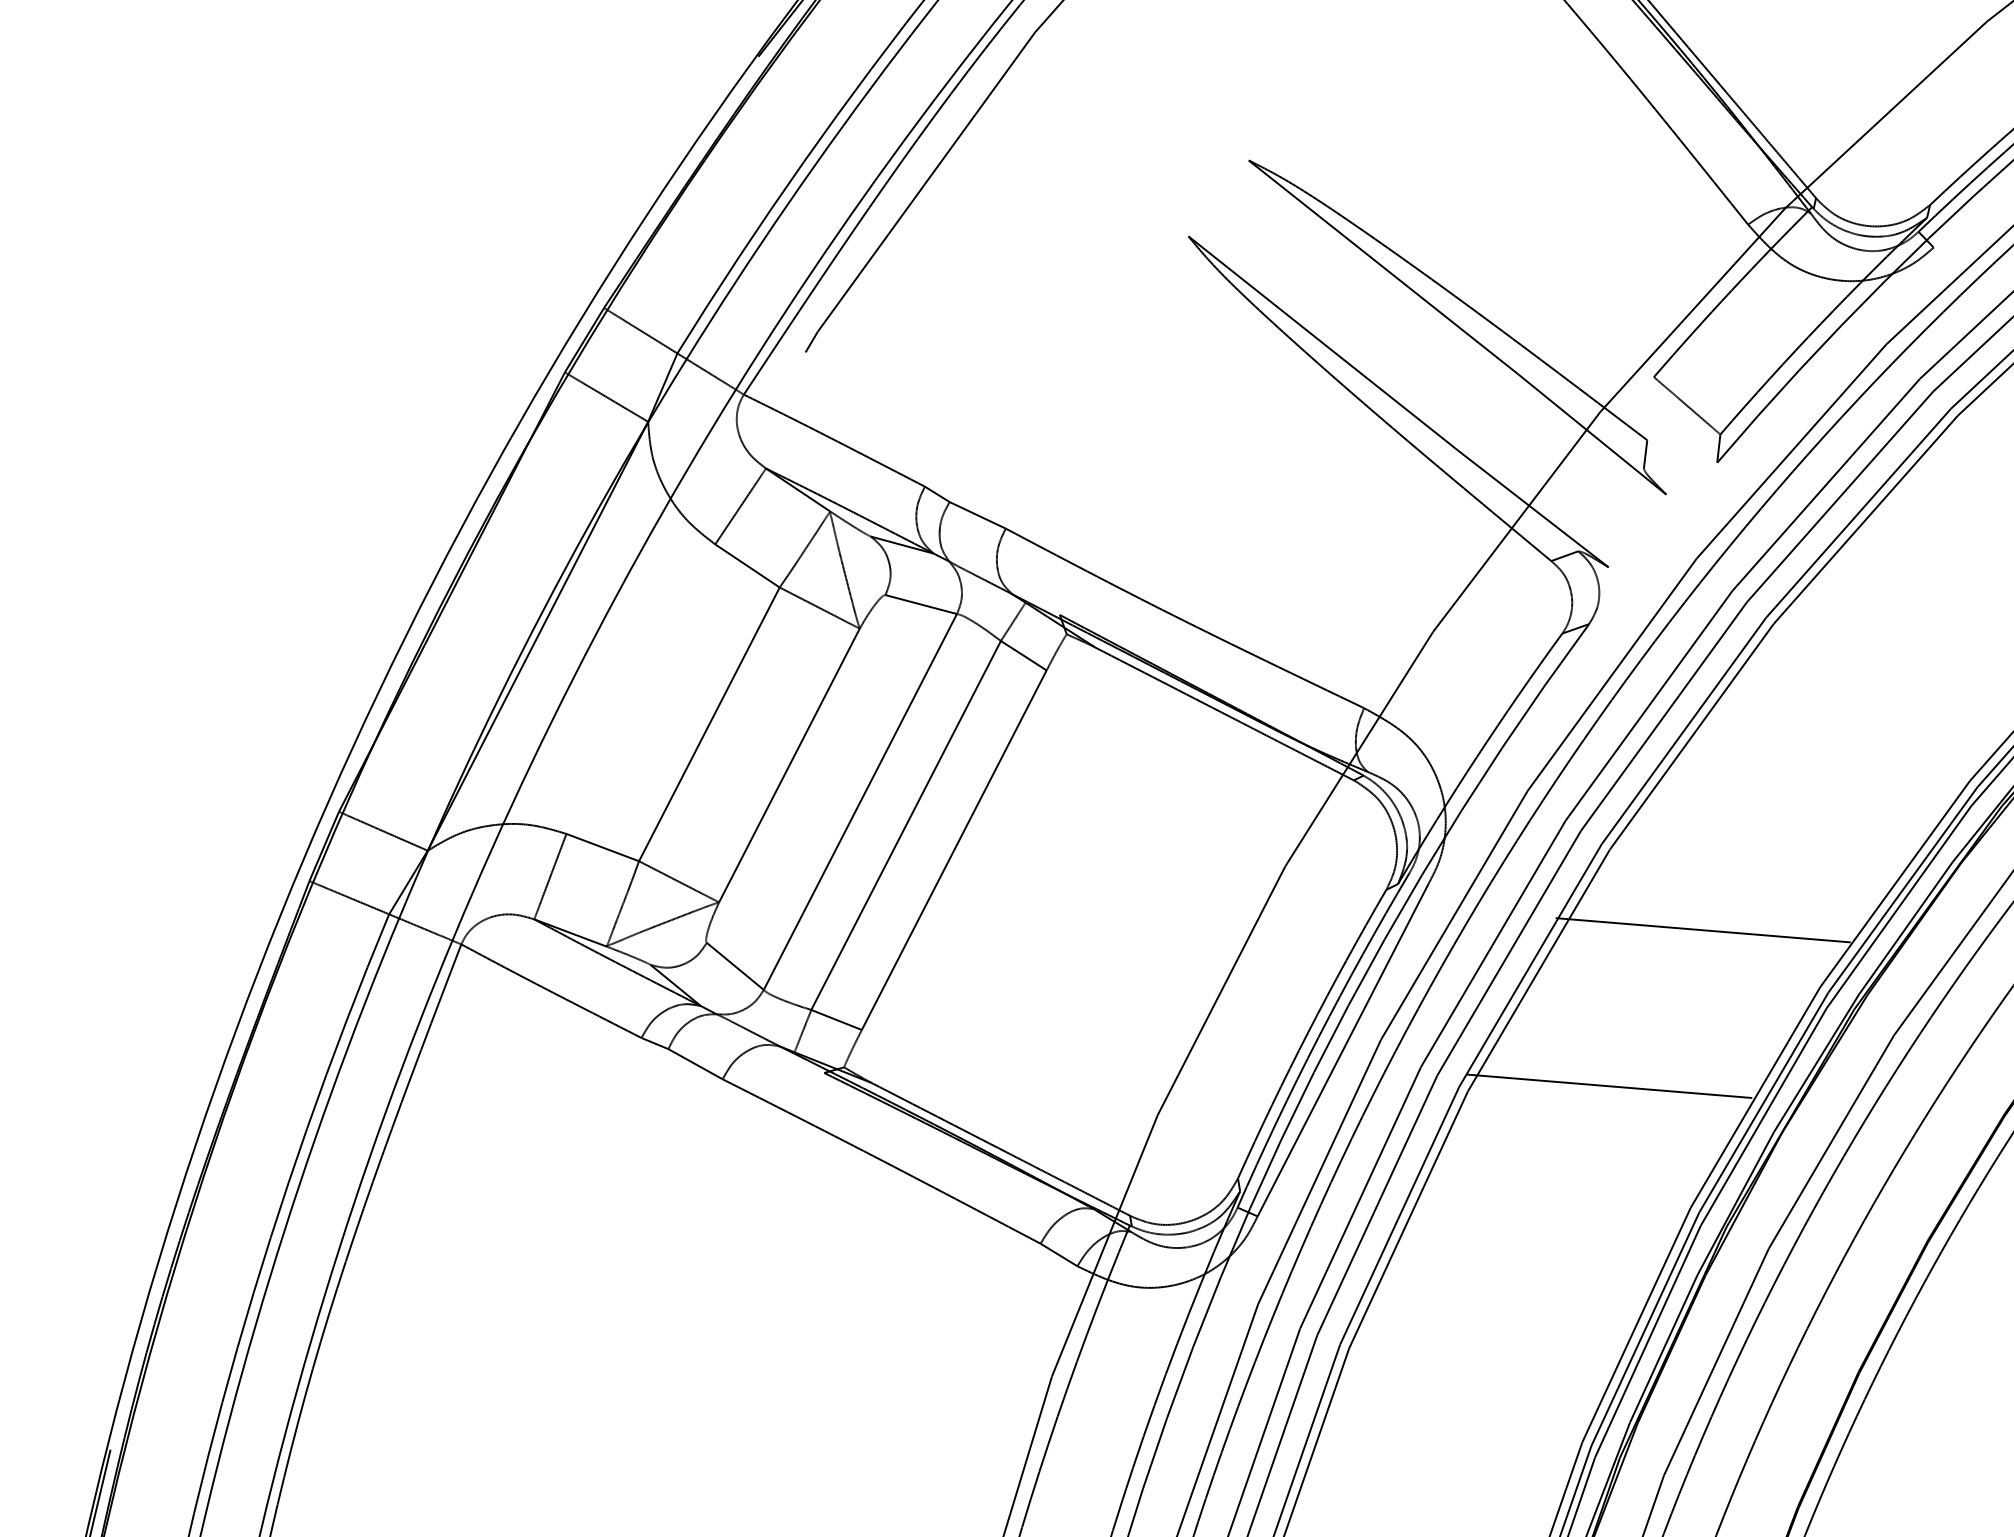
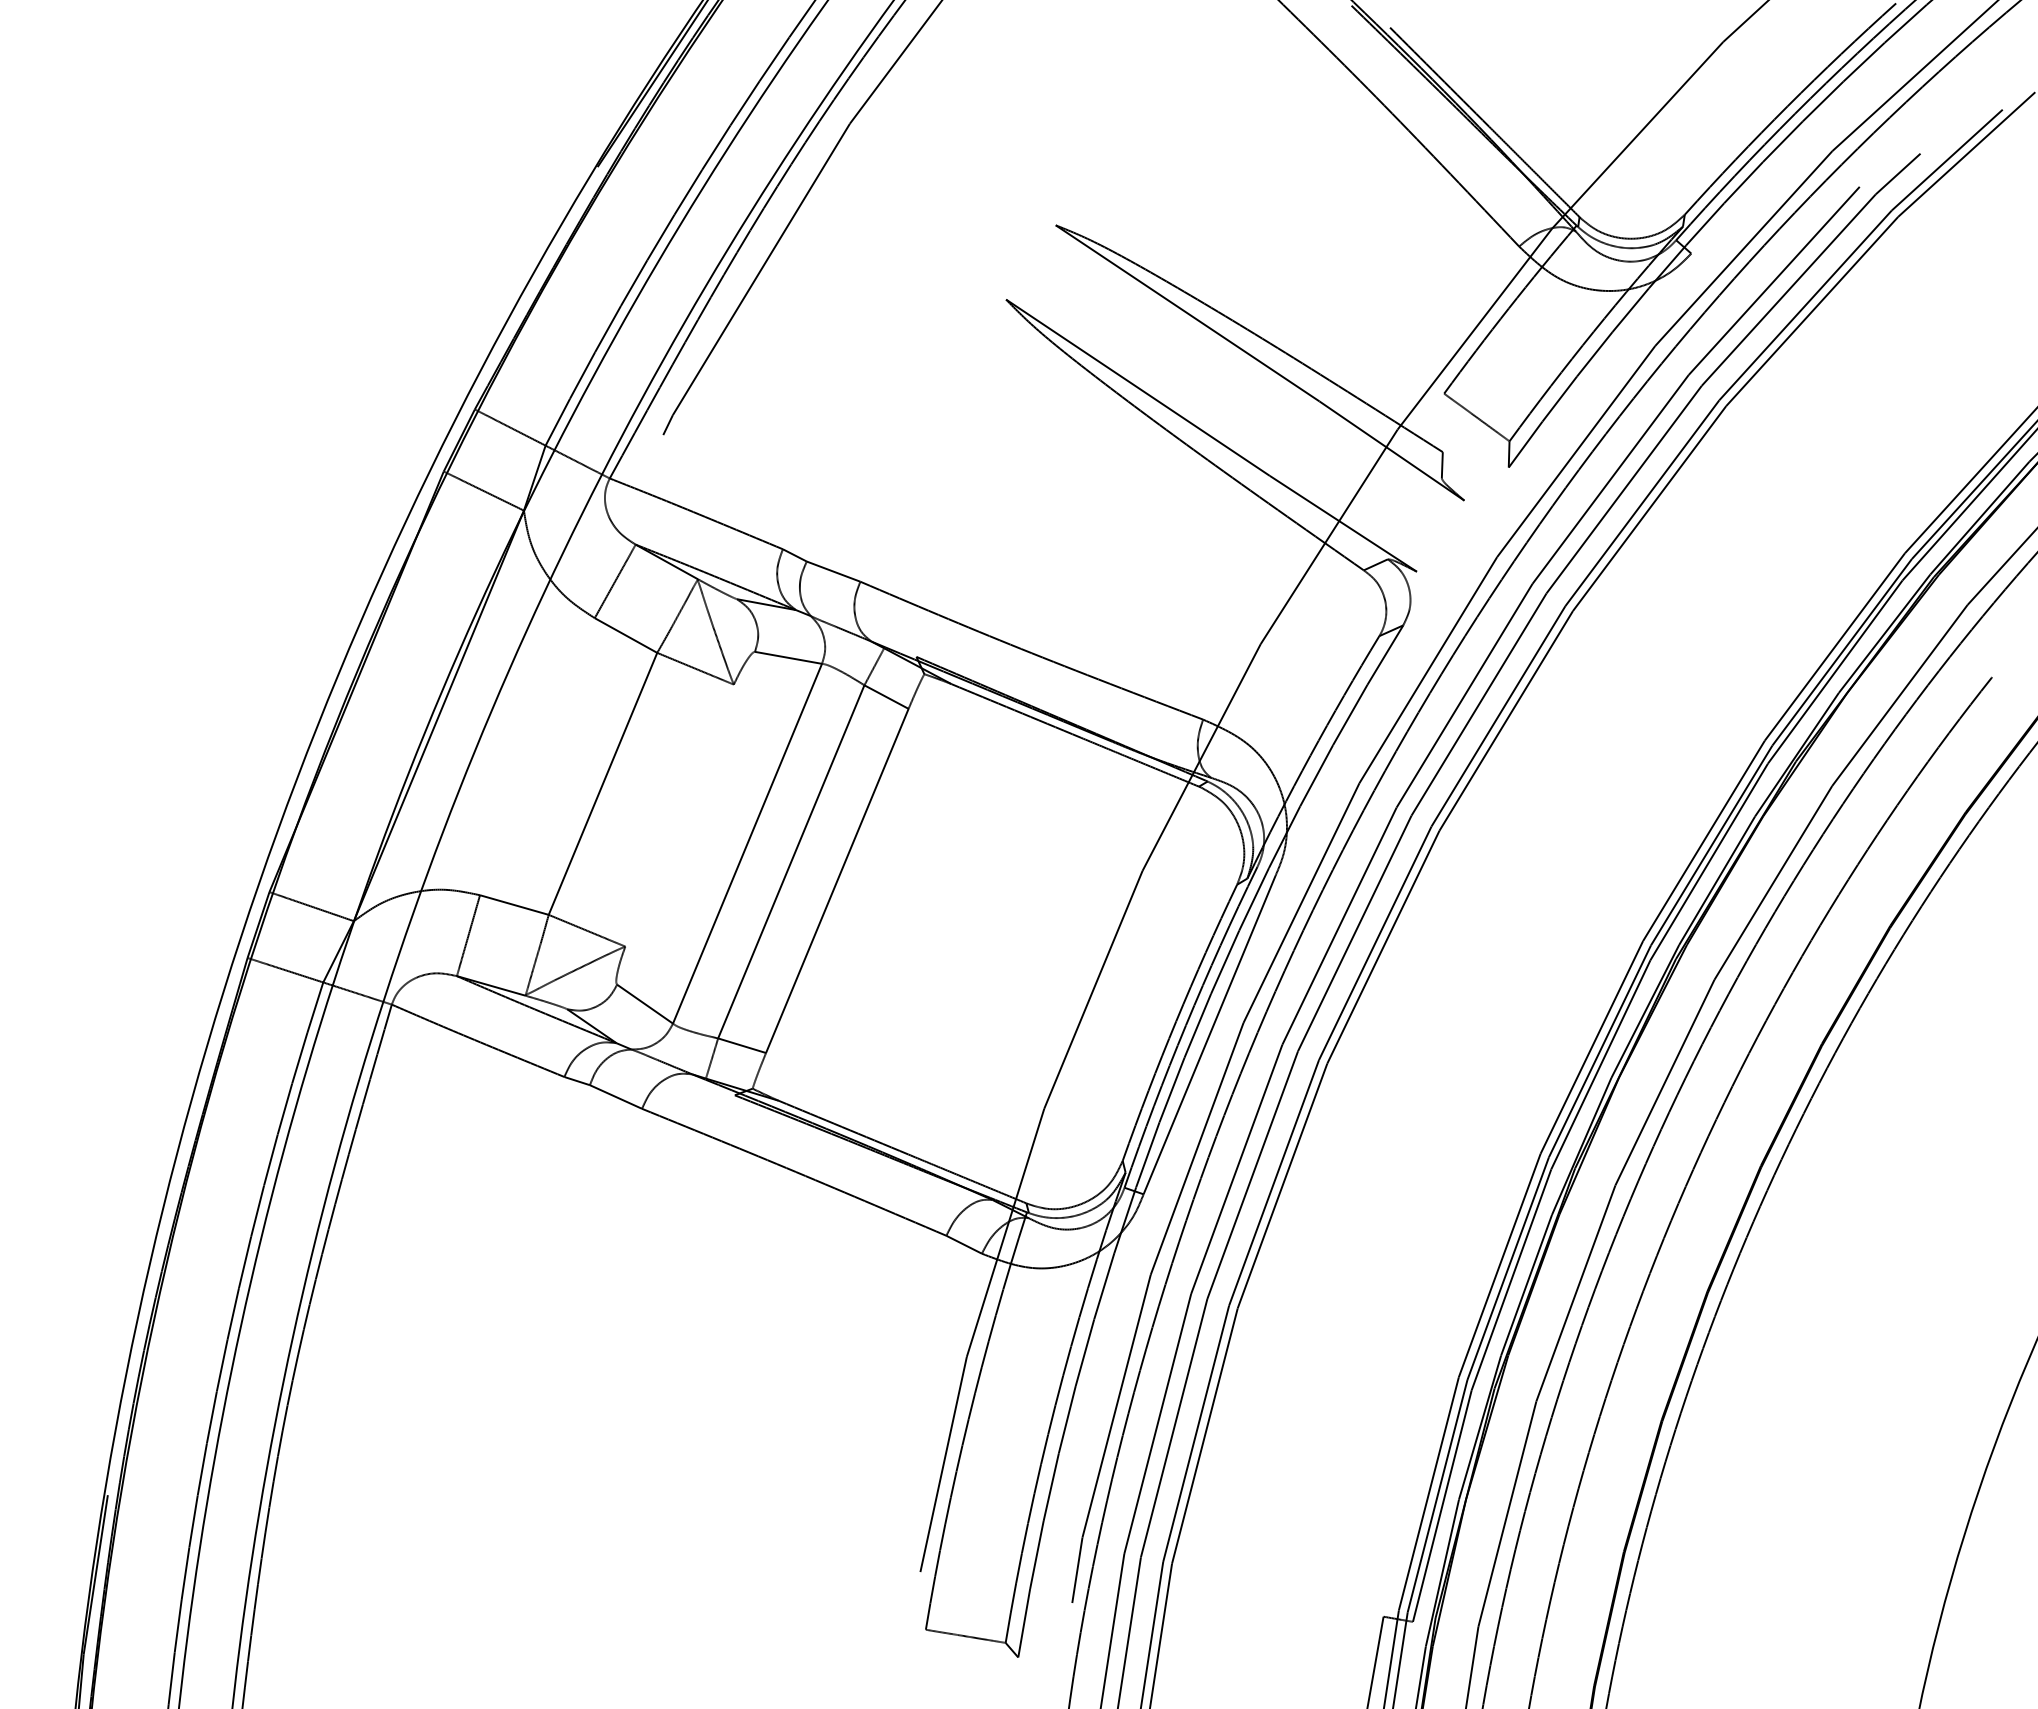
line: (789, 765) -> (679, 815), removed
line: (1702, 929) -> (1530, 897), removed
line: (1609, 1086) -> (1456, 1048), removed

